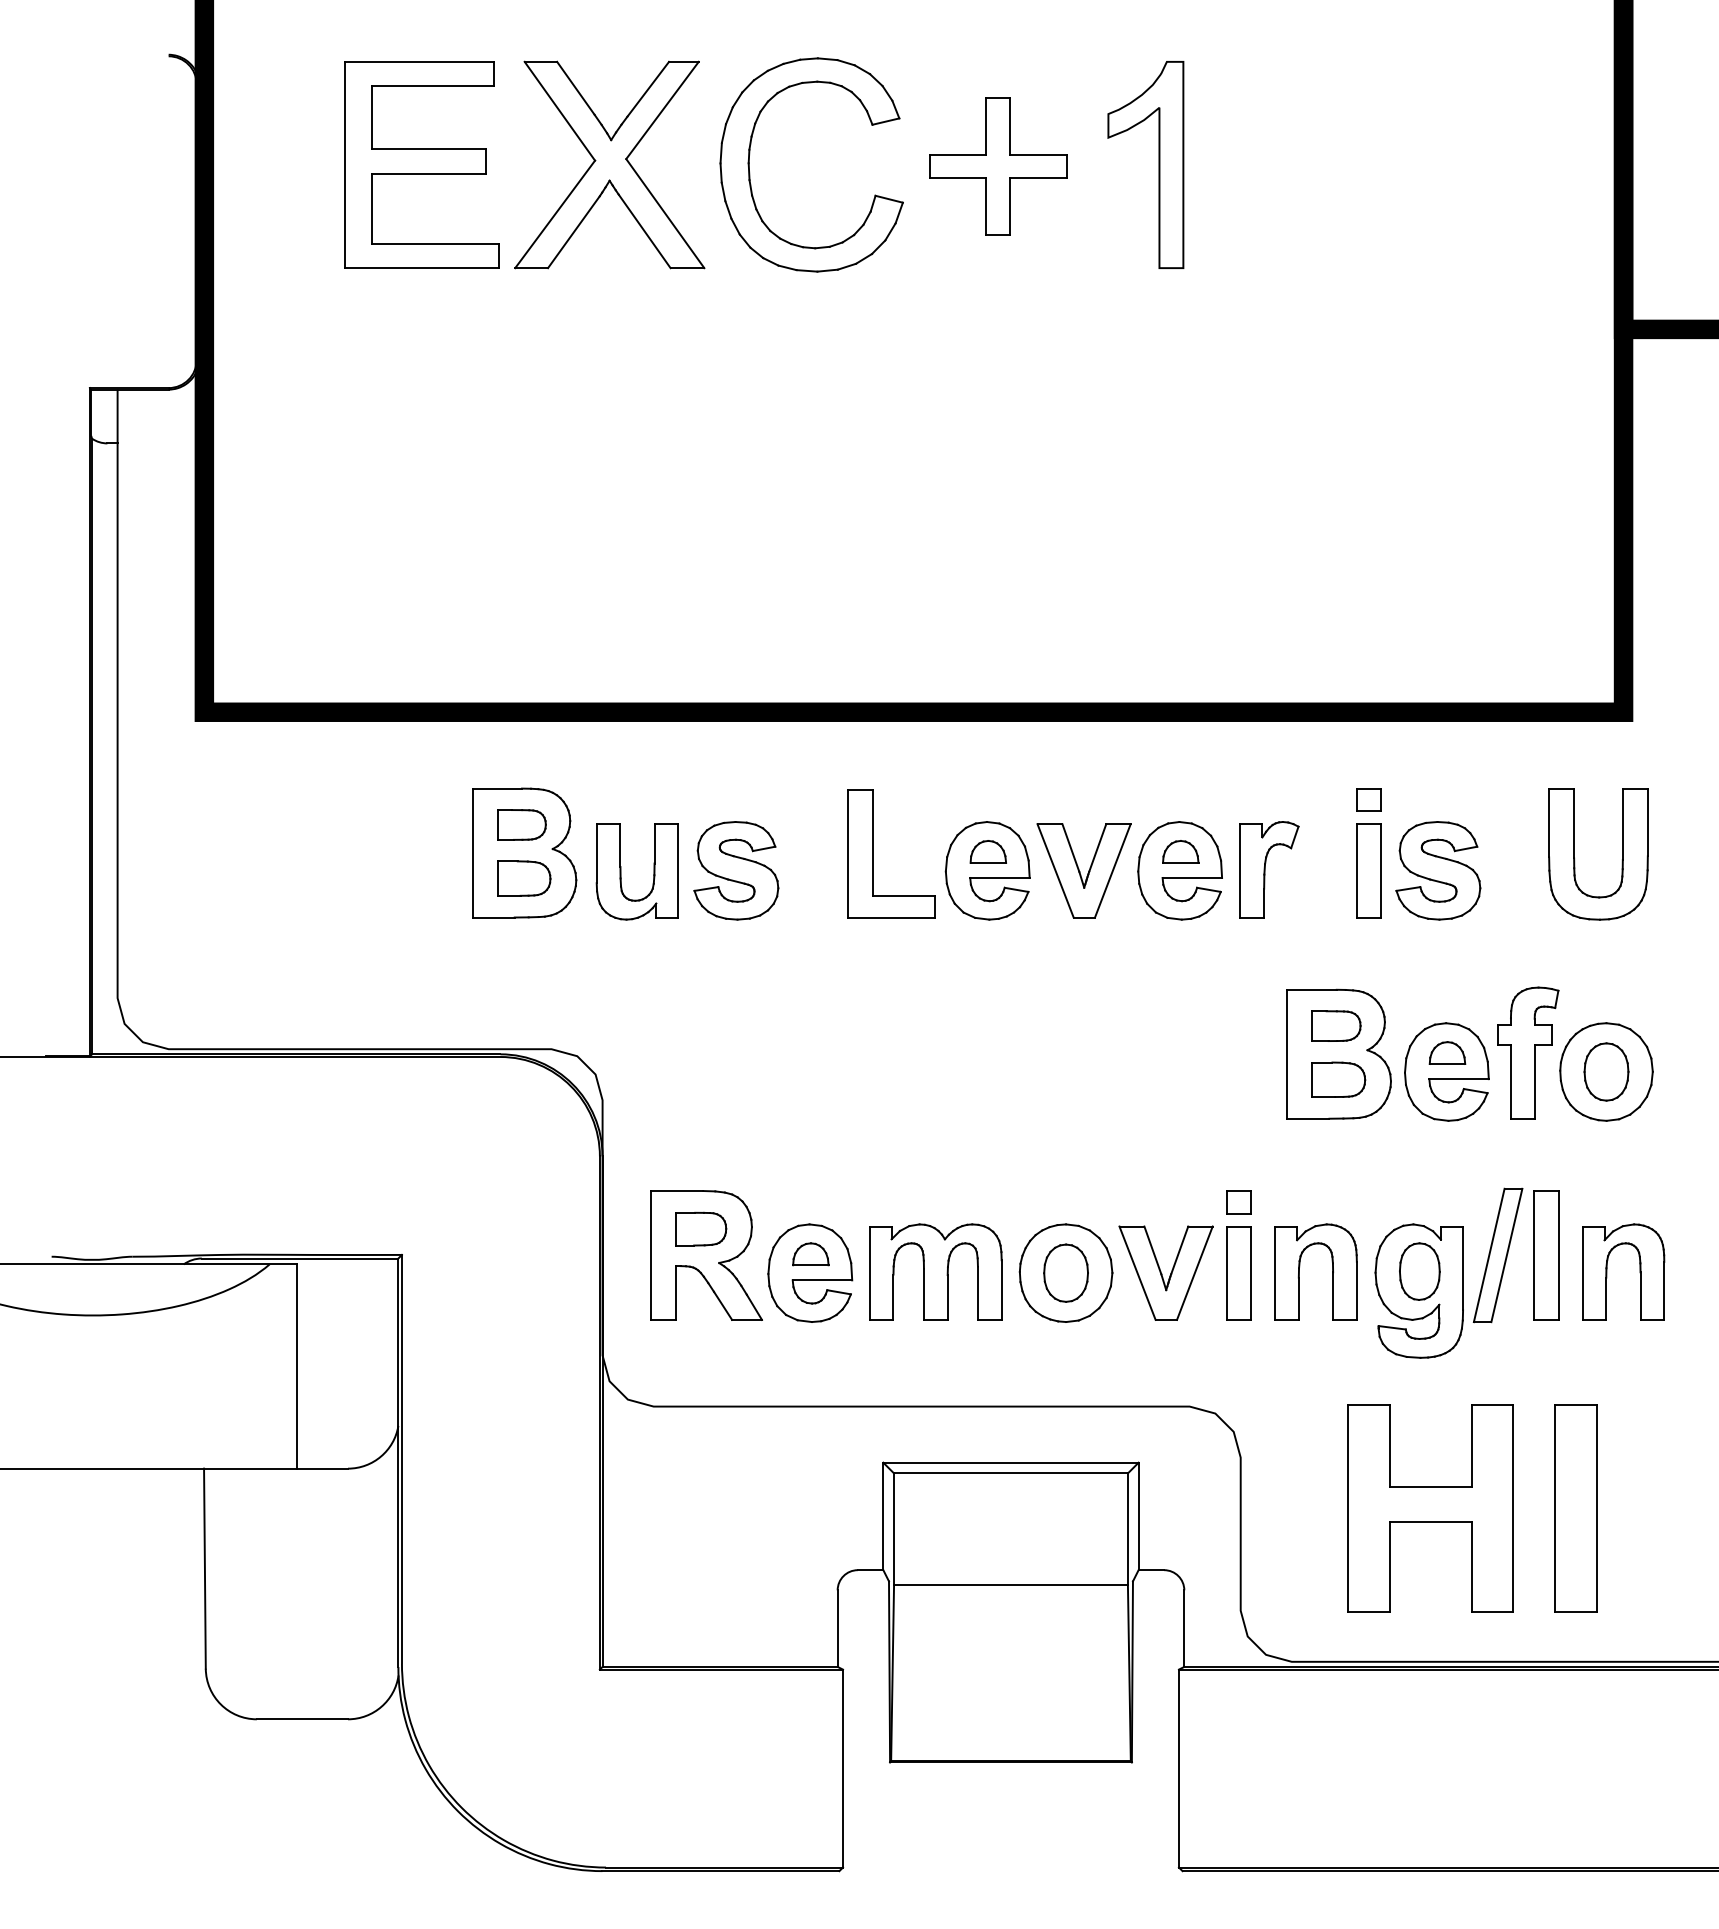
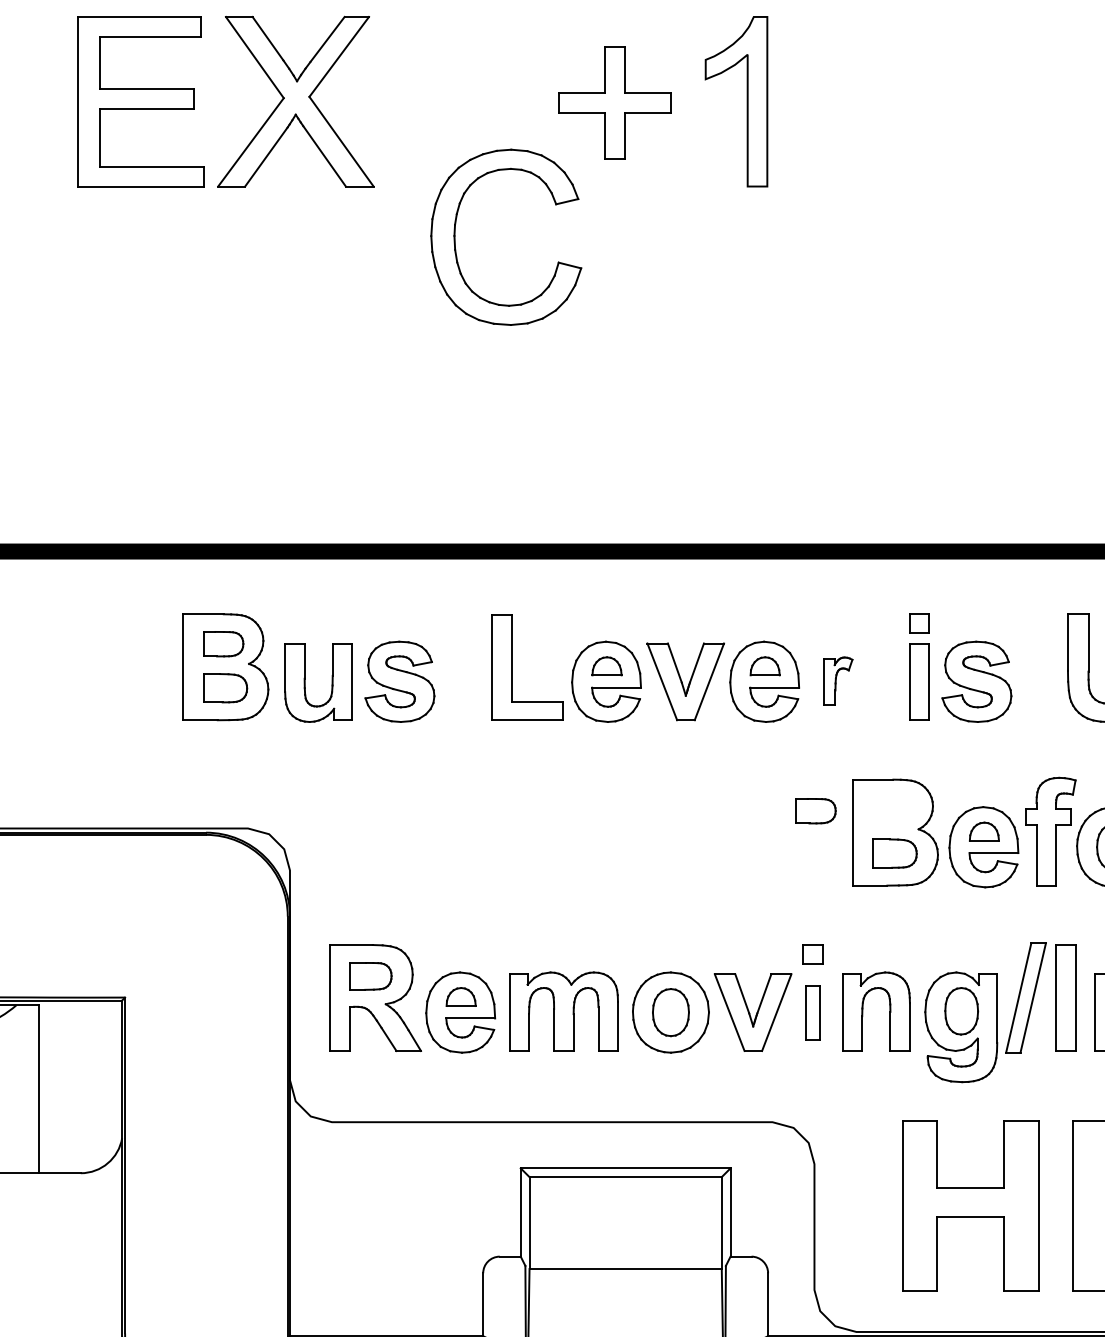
part: (750, 173) -> (455, 244), moved
part: (1269, 869) -> (838, 680), size x0.6
part: (1336, 1025) -> (815, 810), moved
part: (1238, 1273) -> (812, 1012), size x0.7

